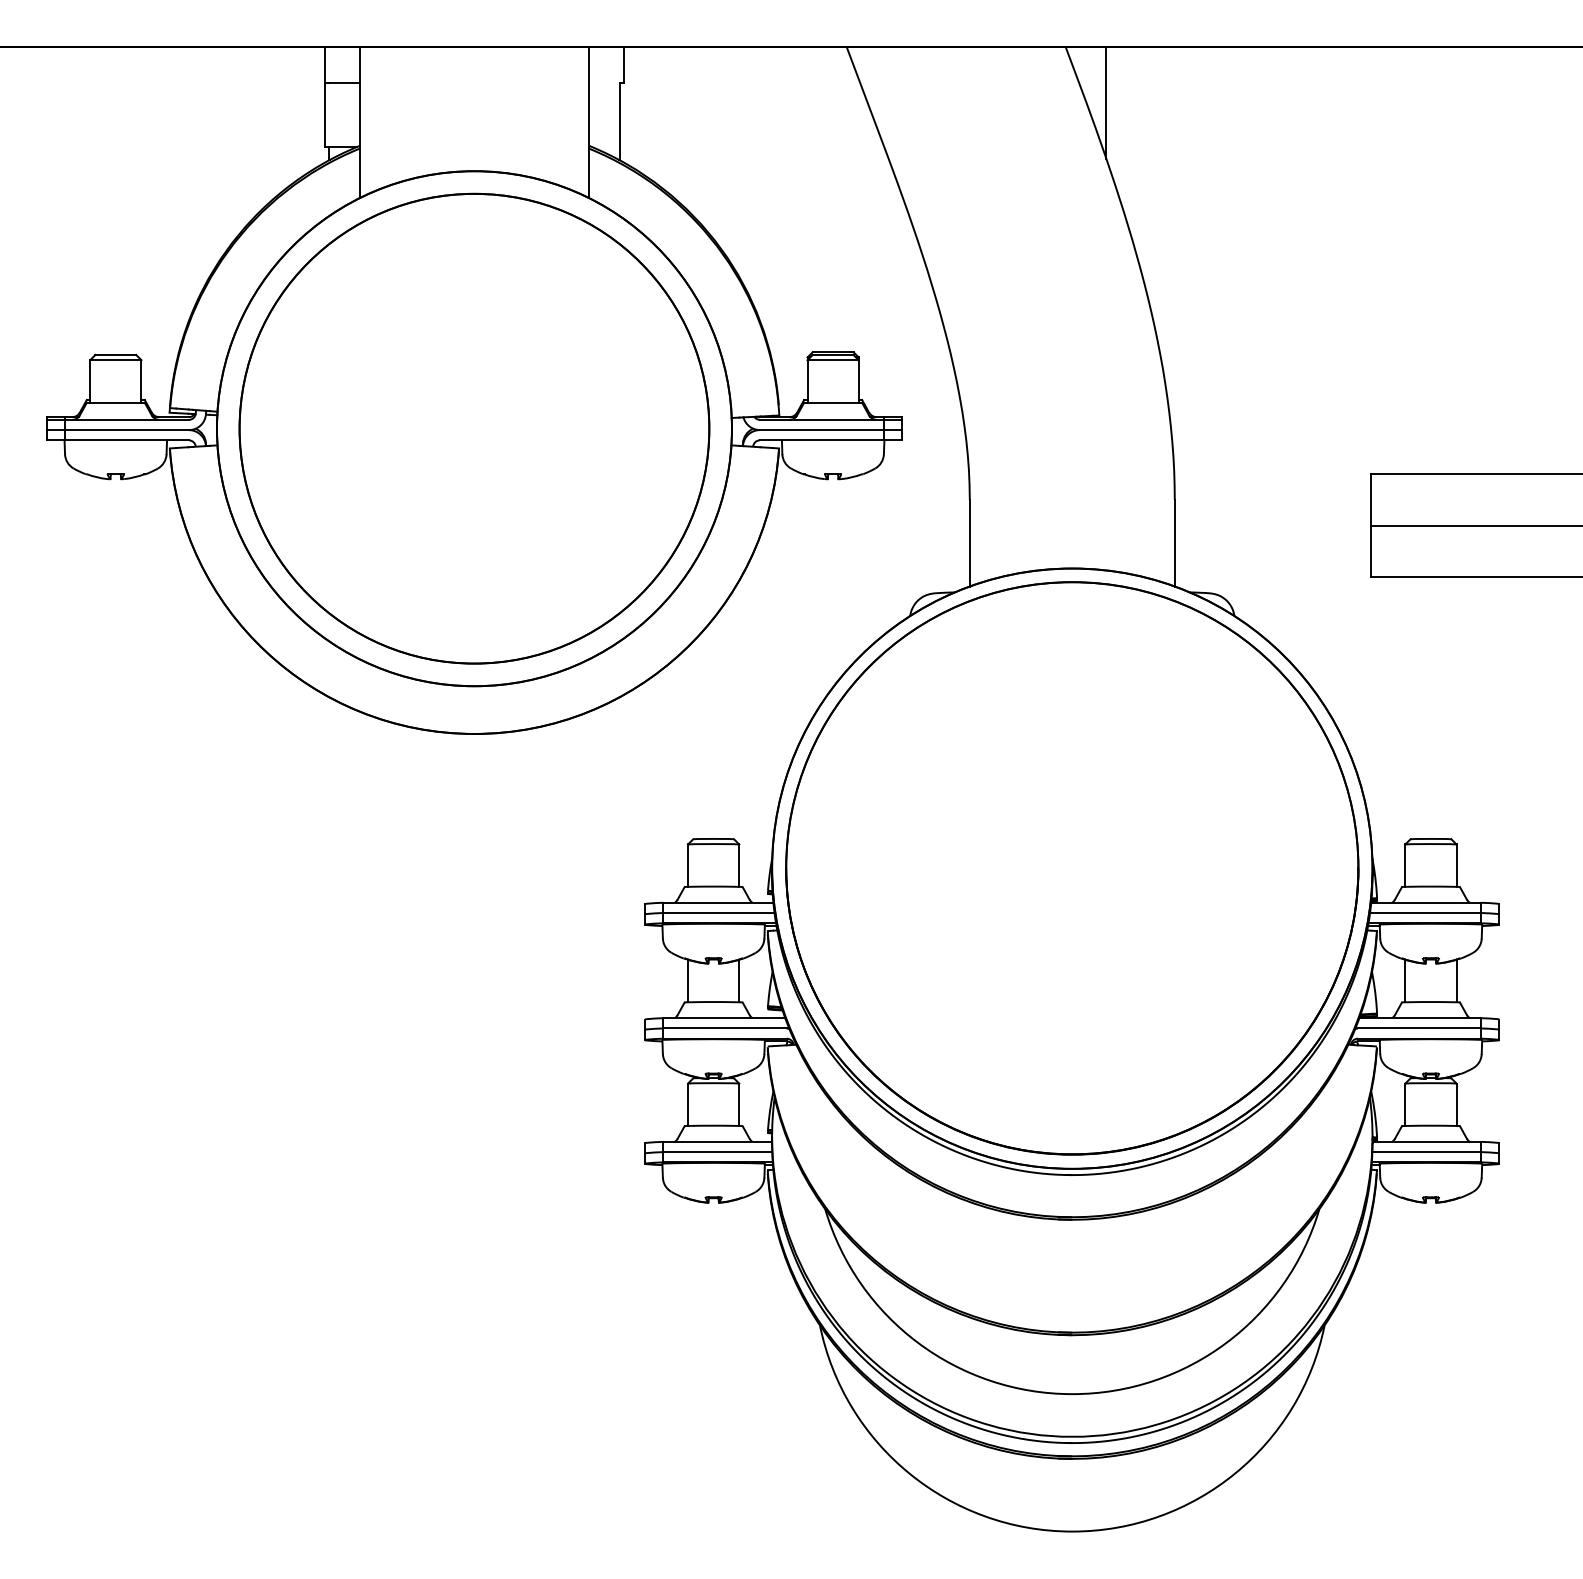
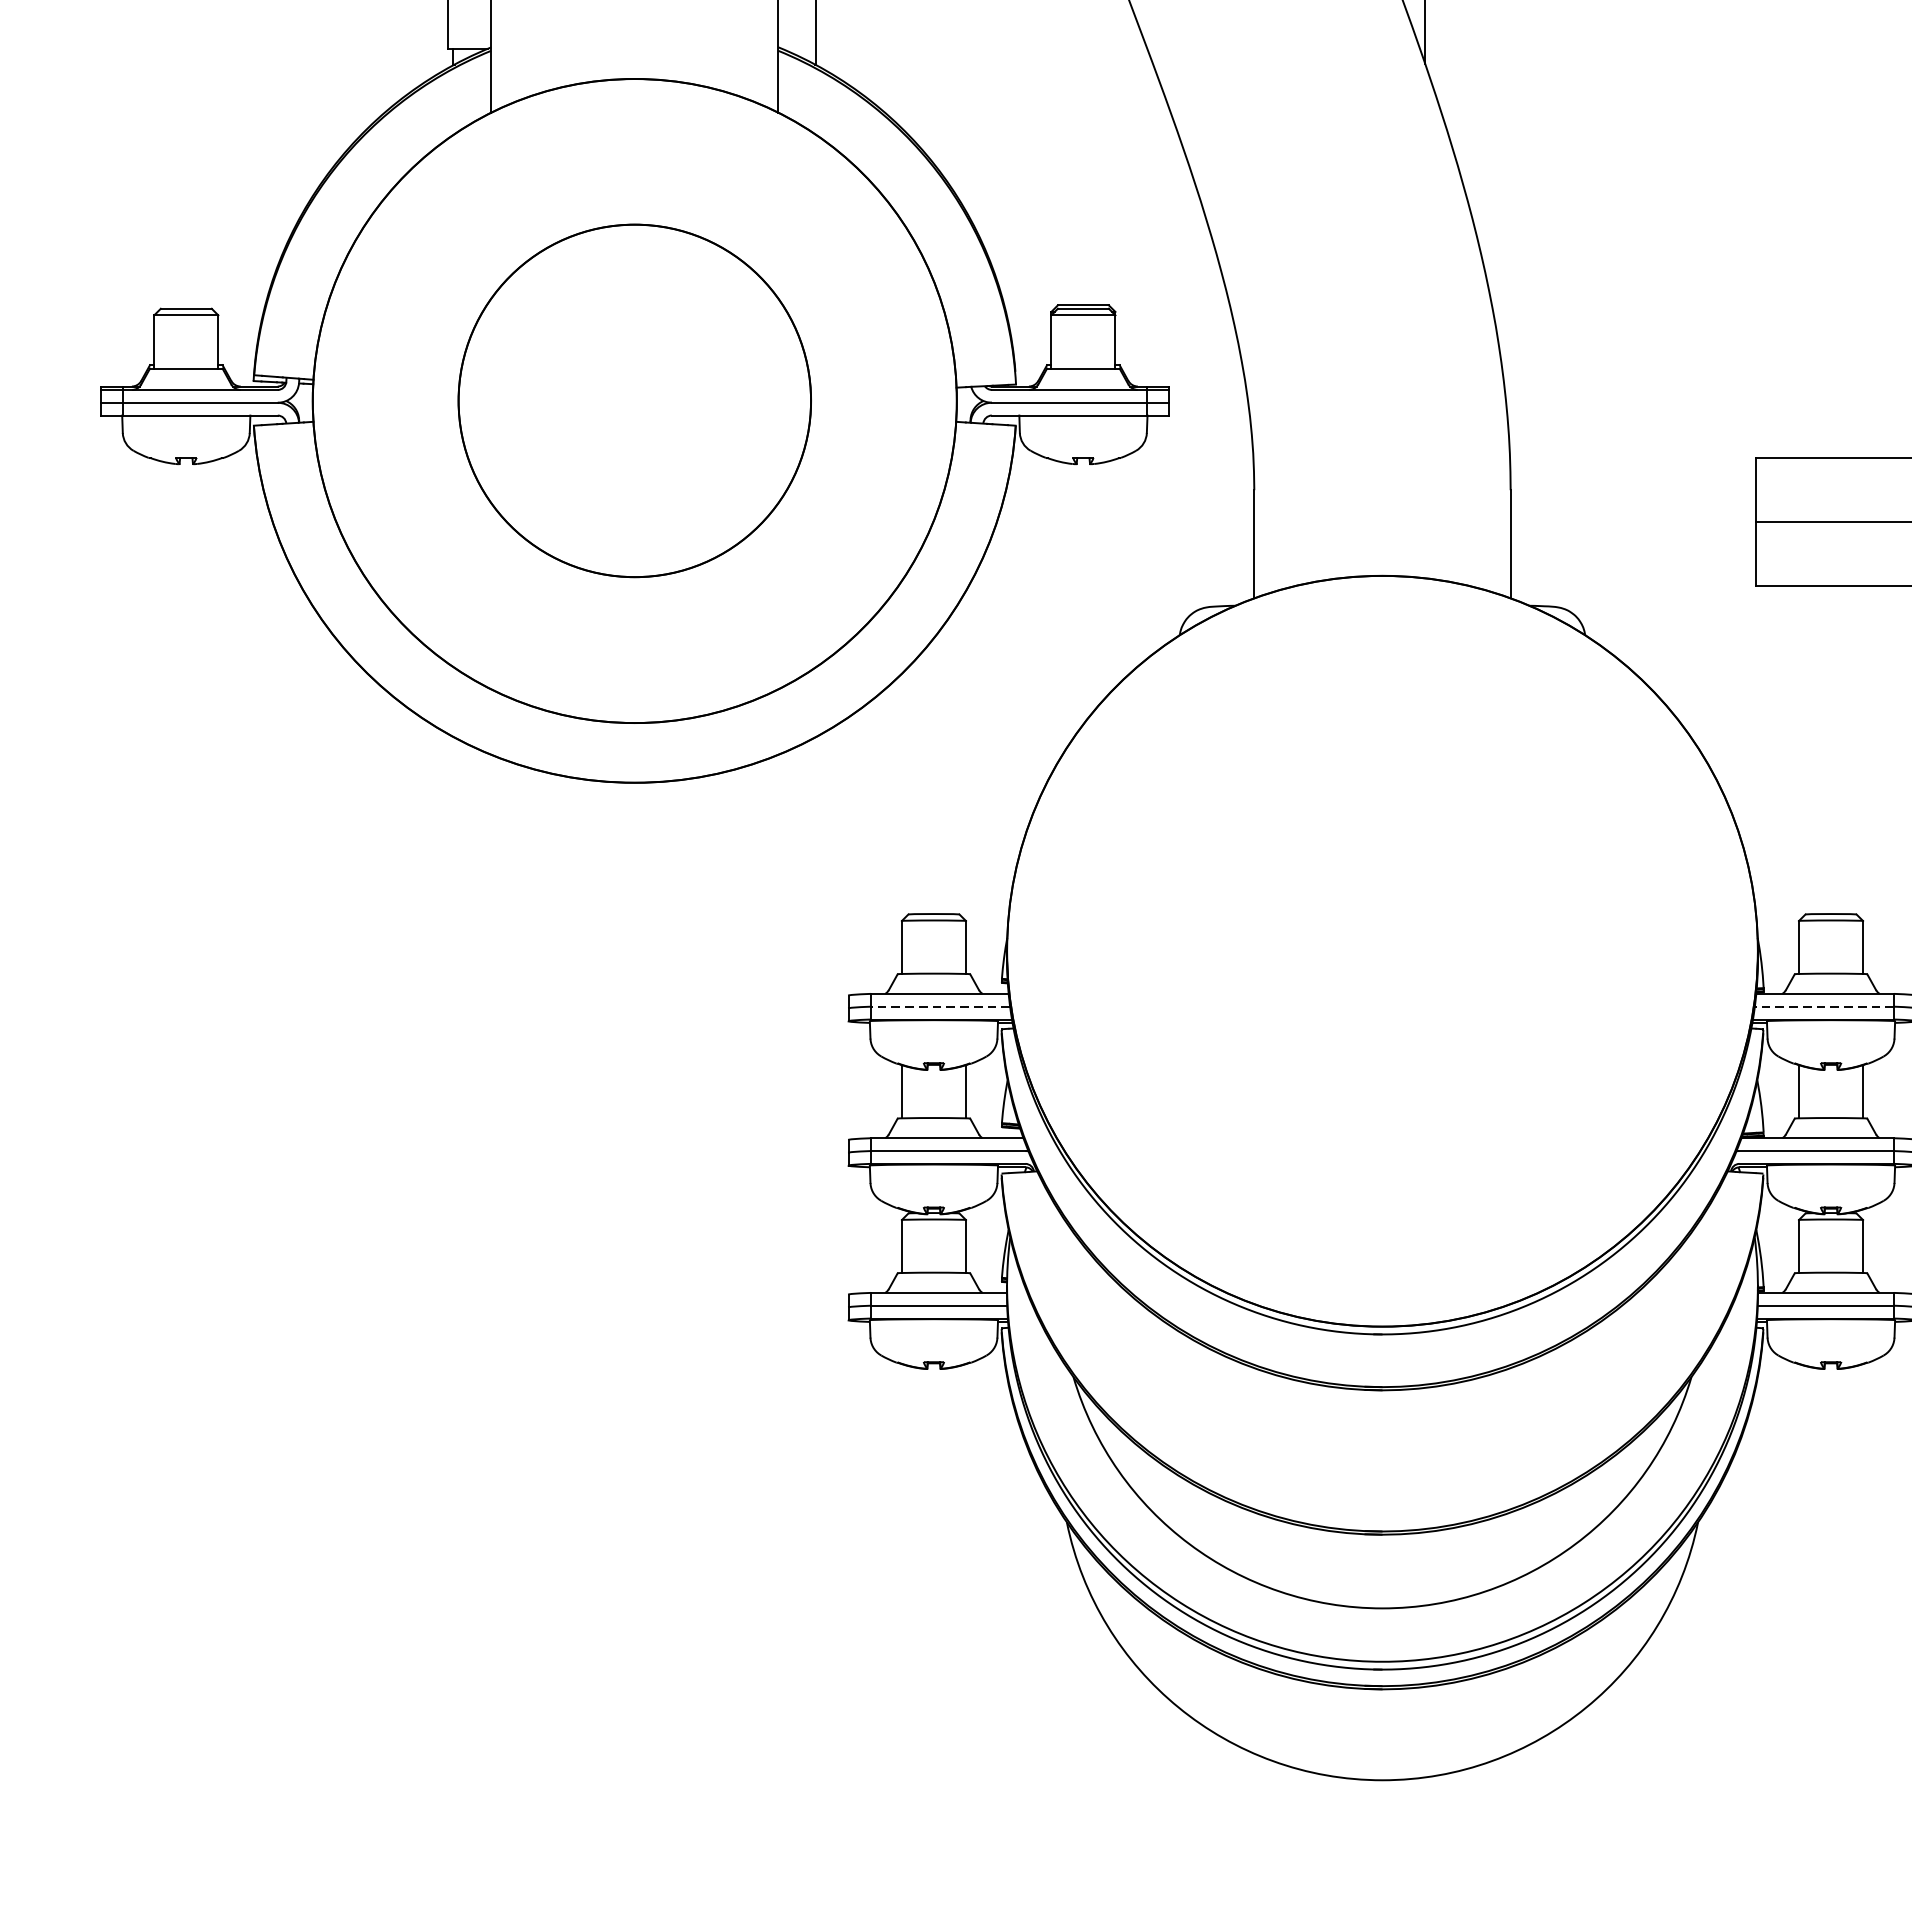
part: (474, 428) -> (634, 400), size x0.6
part: (1072, 868) -> (1382, 951), removed
line: (718, 913) -> (940, 1007), solid -> dashed
line: (1425, 913) -> (1824, 1007), solid -> dashed

